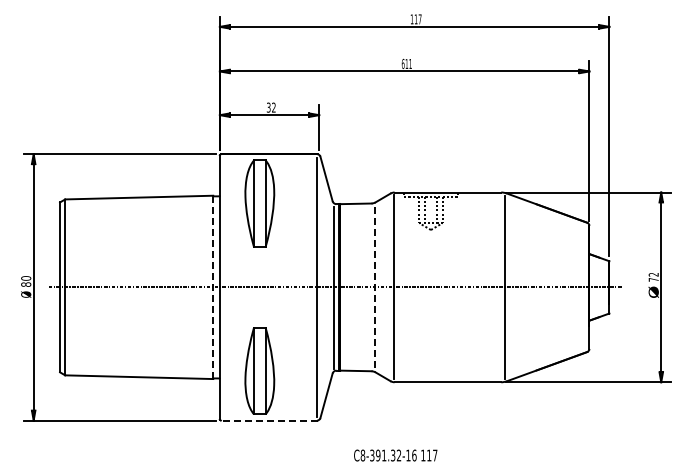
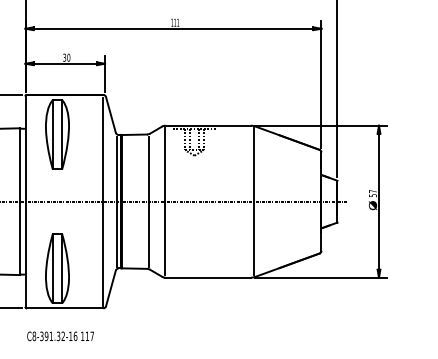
text: (402, 63) -> (171, 22), 611 -> 111
text: (273, 107) -> (68, 57), 32 -> 30
text: (653, 276) -> (372, 192), 72 -> 57
line: (213, 287) -> (20, 201), dashed -> solid
line: (374, 288) -> (149, 202), dashed -> solid
line: (269, 420) -> (65, 308), dashed -> solid
text: (395, 455) -> (60, 336), moved

